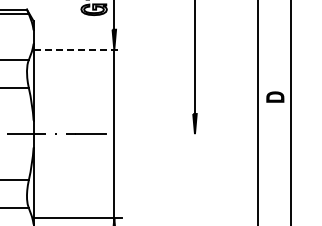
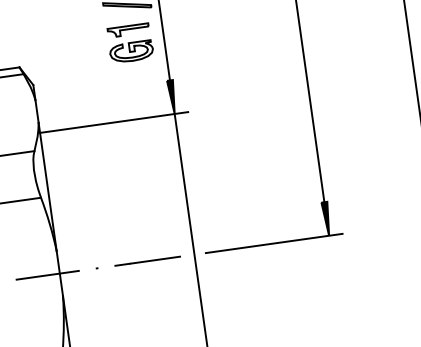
line: (78, 49) -> (114, 121), dashed -> solid
line: (162, 134) -> (274, 244), added

